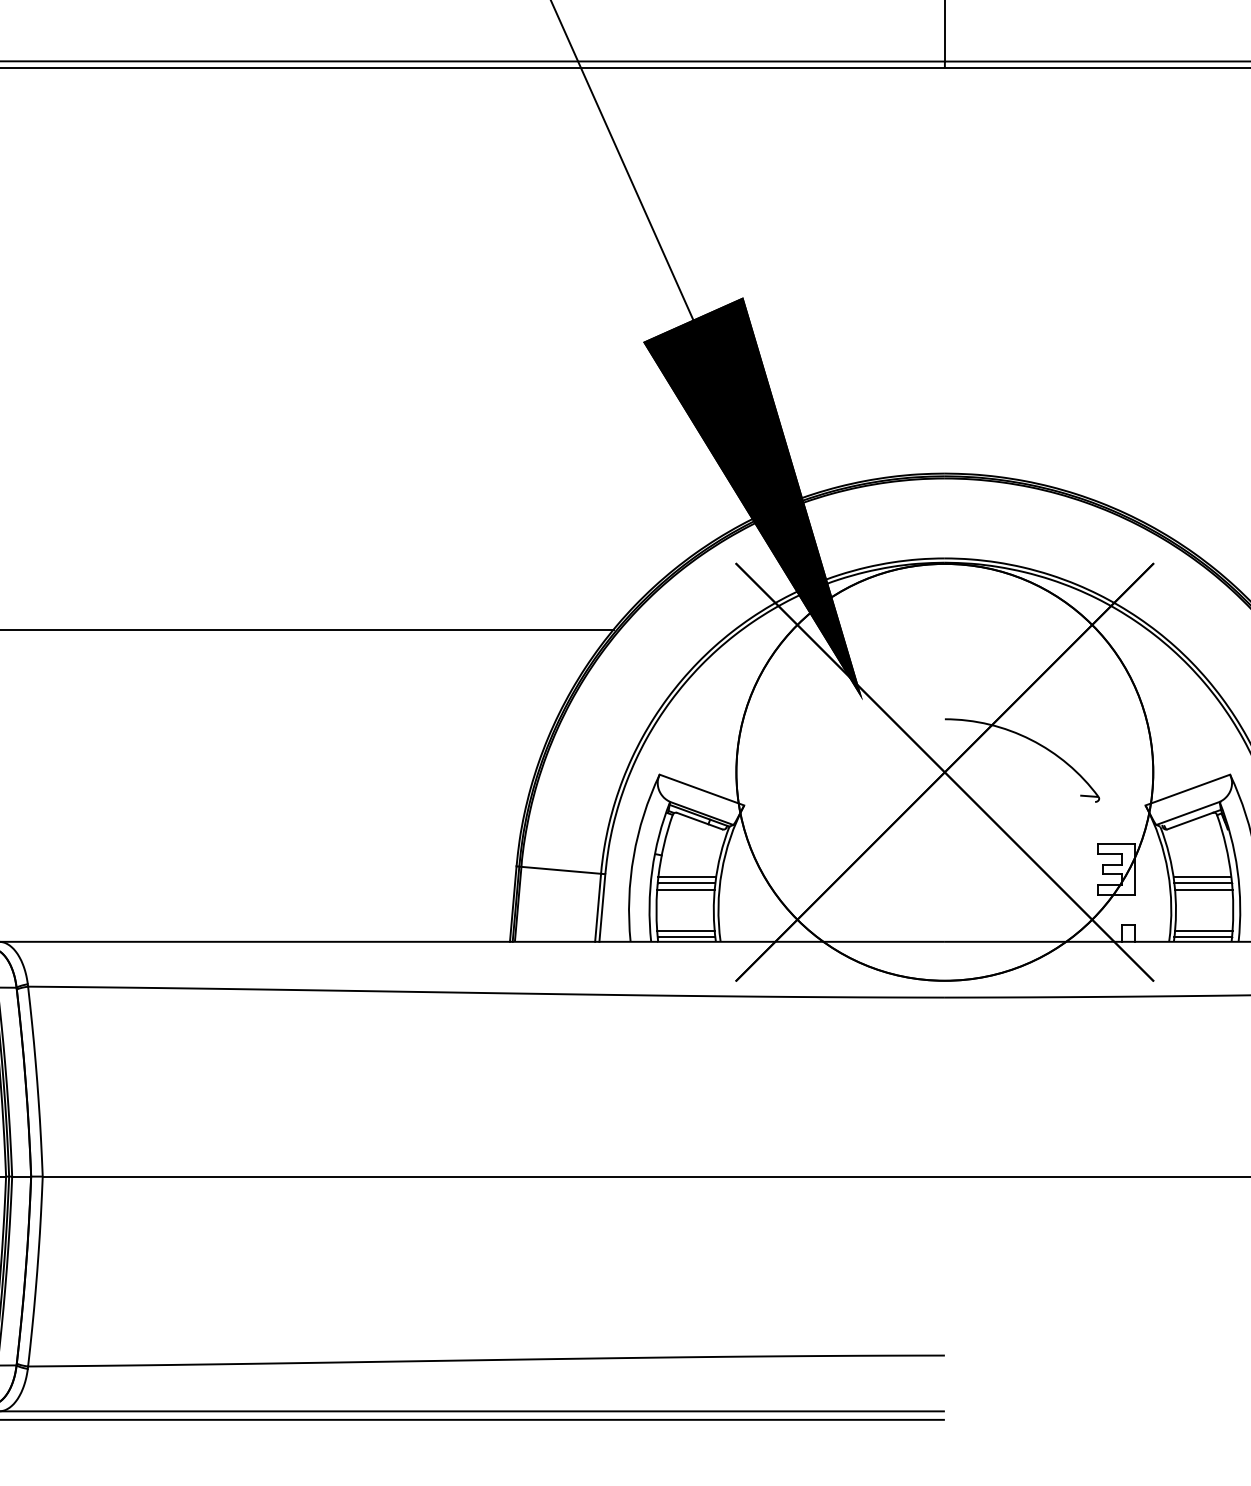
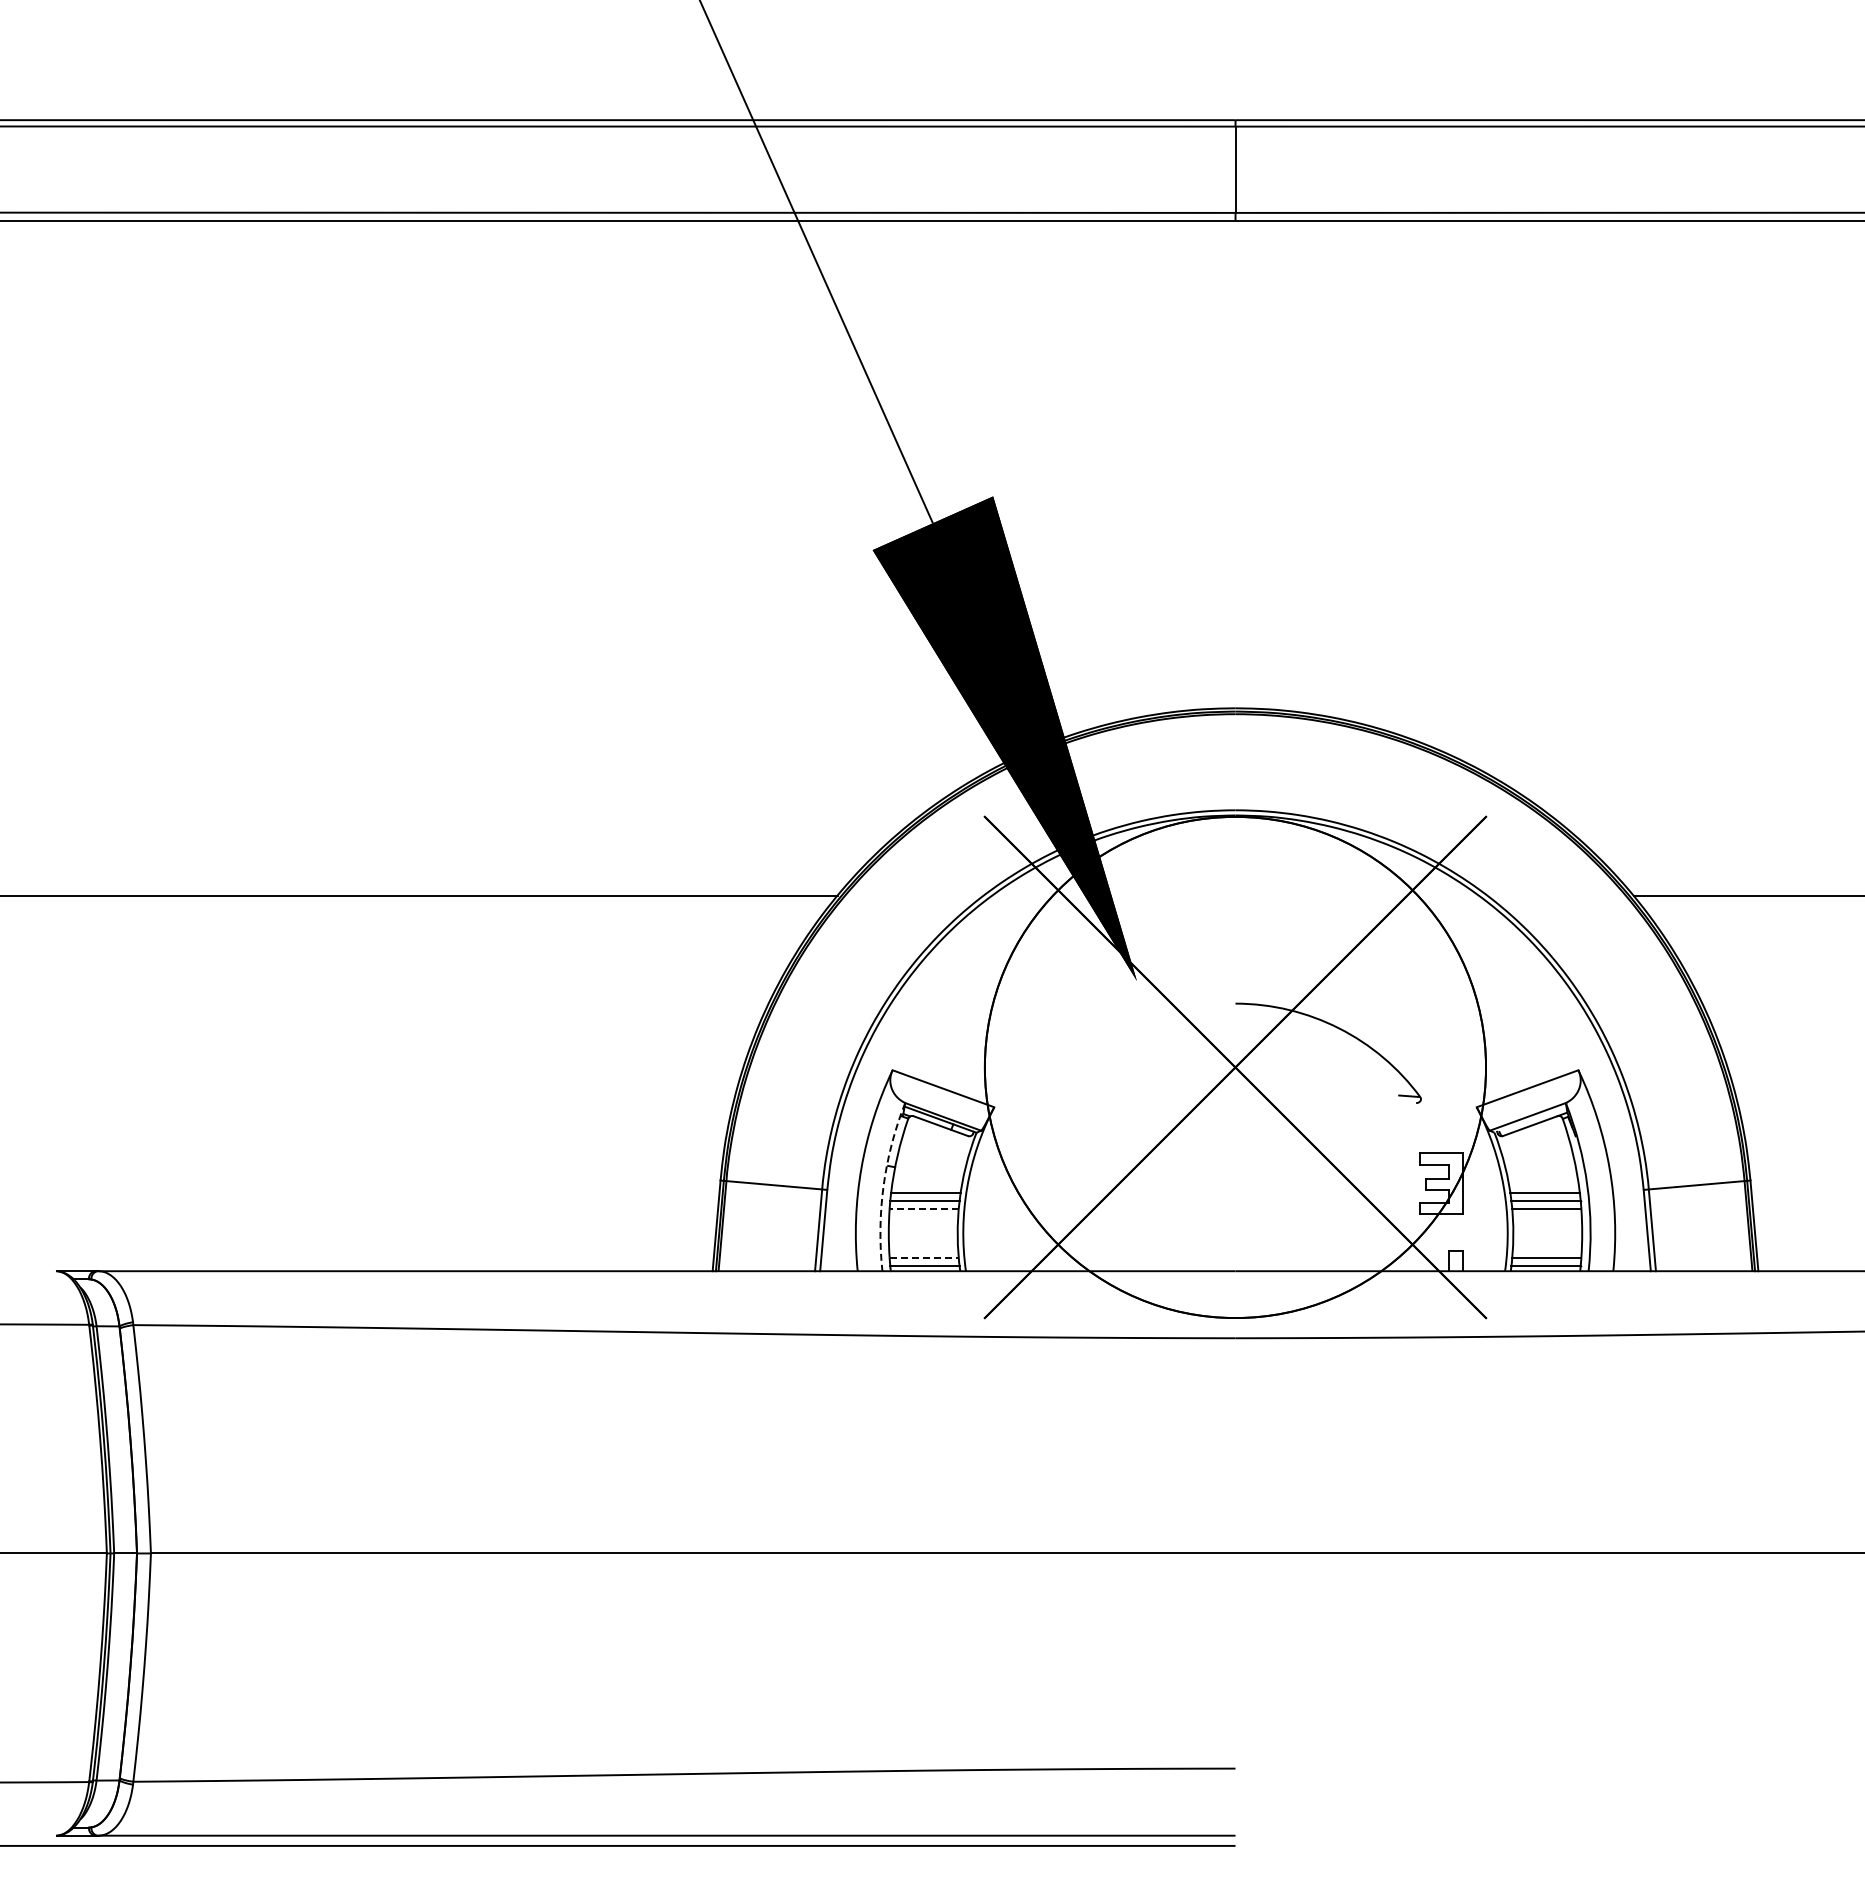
arc: (652, 870) -> (883, 1185), solid -> dashed
line: (686, 890) -> (924, 1209), solid -> dashed
line: (686, 930) -> (924, 1257), solid -> dashed

